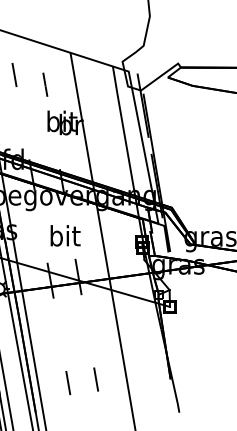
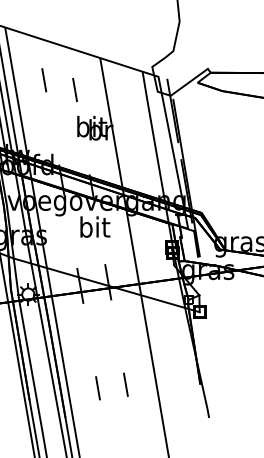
text: (65, 235) -> (95, 226), moved

